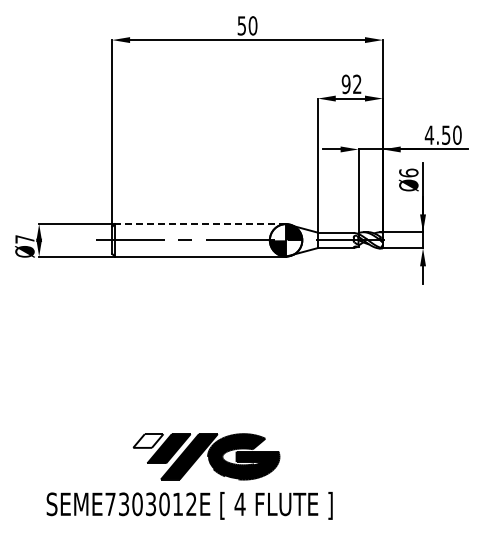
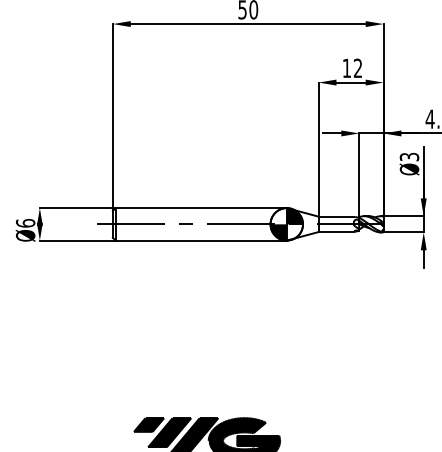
text: (345, 84) -> (346, 68), 92 -> 12
text: (408, 172) -> (409, 156), Ø6 -> Ø3
line: (200, 224) -> (201, 208), dashed -> solid
text: (24, 238) -> (25, 222), Ø7 -> Ø6
fill: (148, 440) -> (149, 424), added

